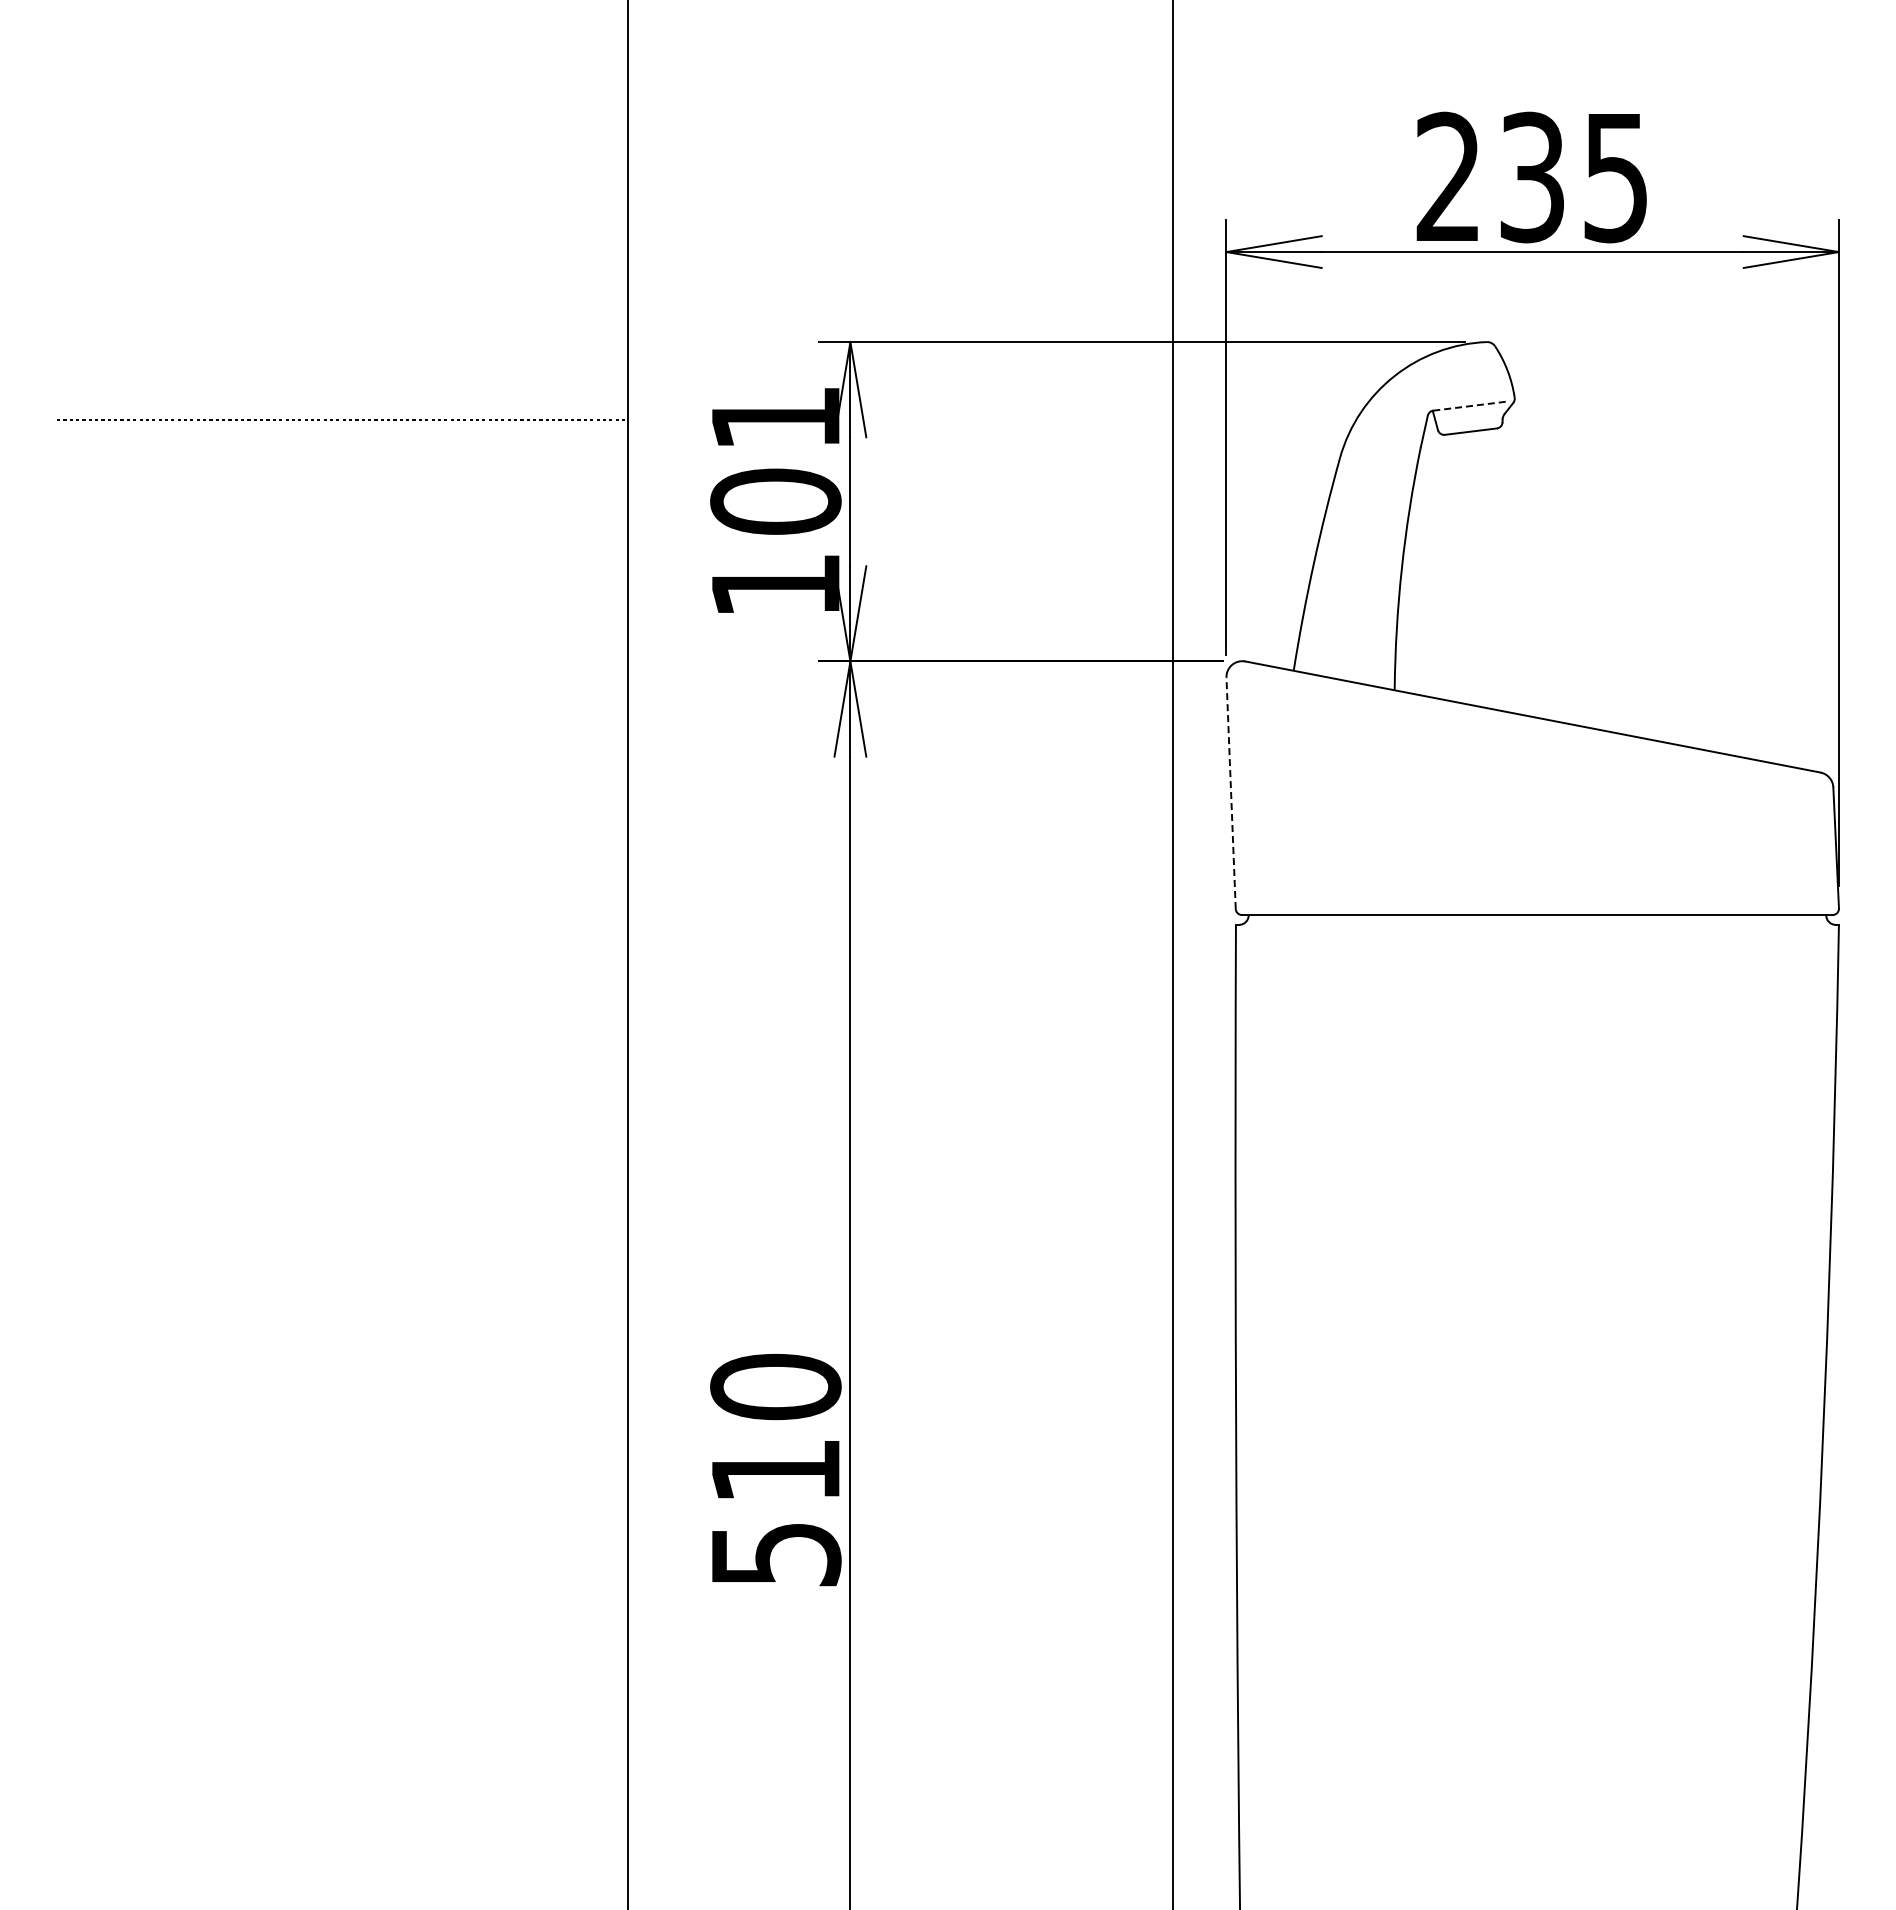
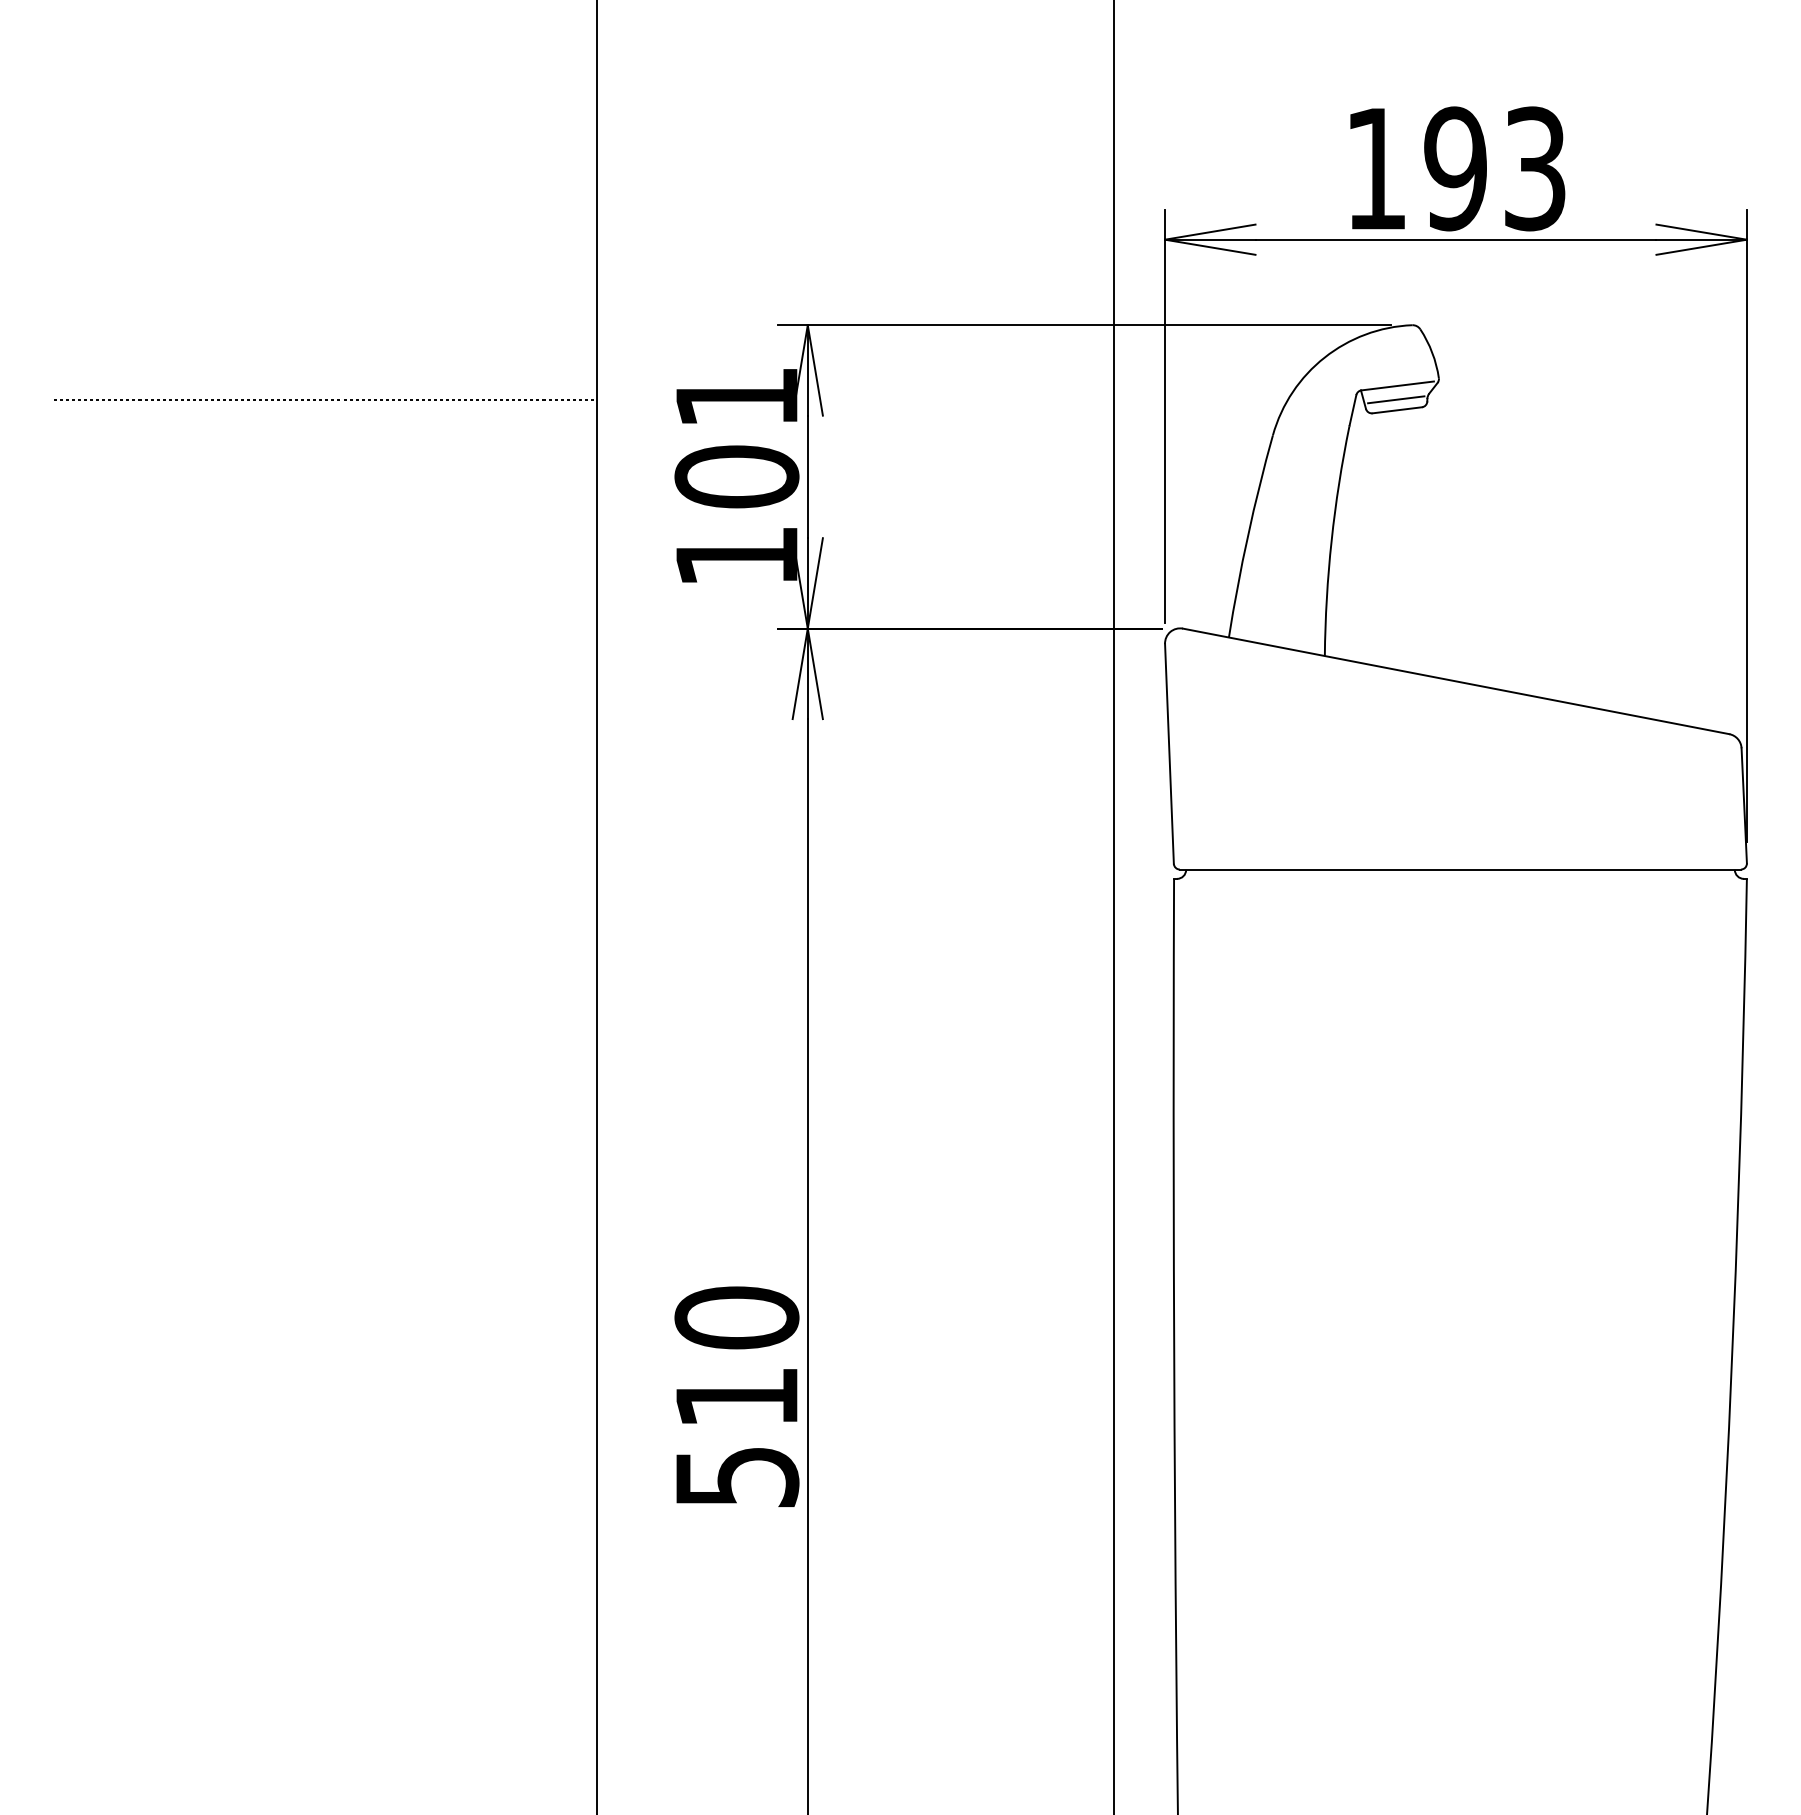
text: (1531, 177) -> (1454, 168), 235 -> 193
line: (1471, 405) -> (1397, 385), dashed -> solid
line: (1469, 420) -> (1395, 399), added
line: (1231, 793) -> (1169, 754), dashed -> solid

